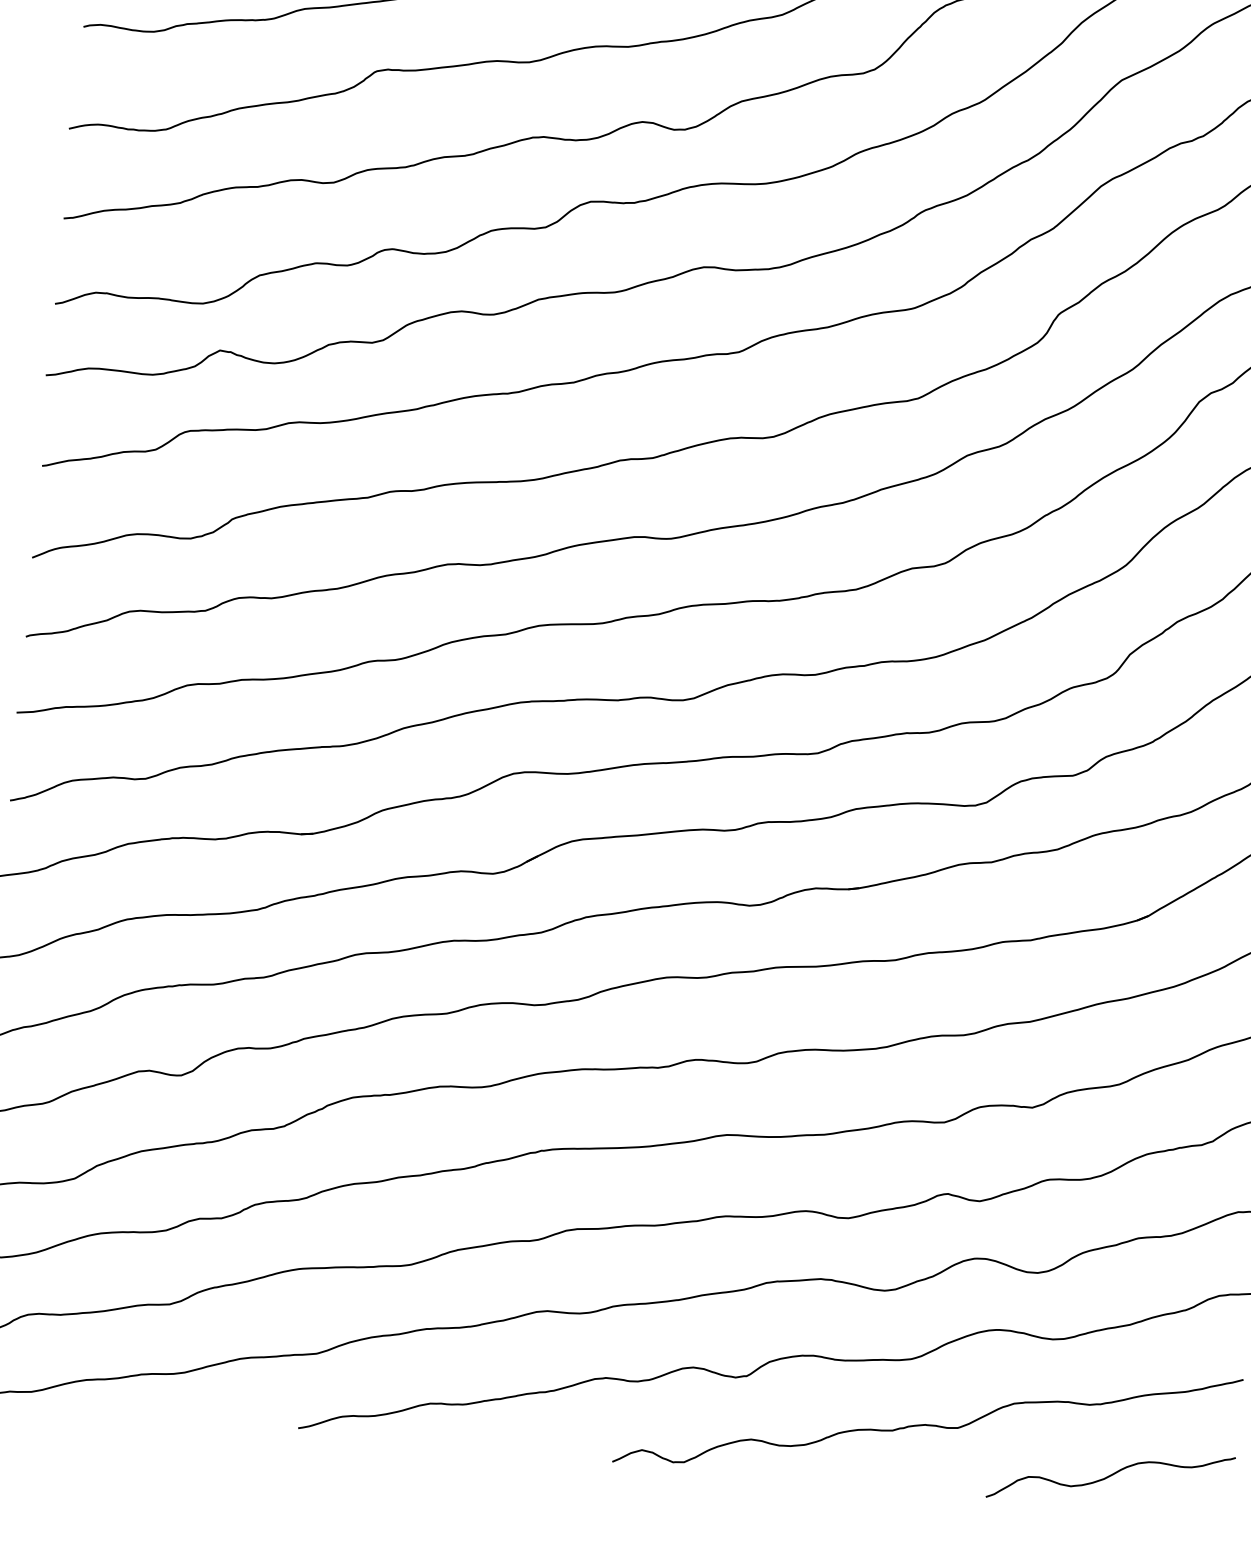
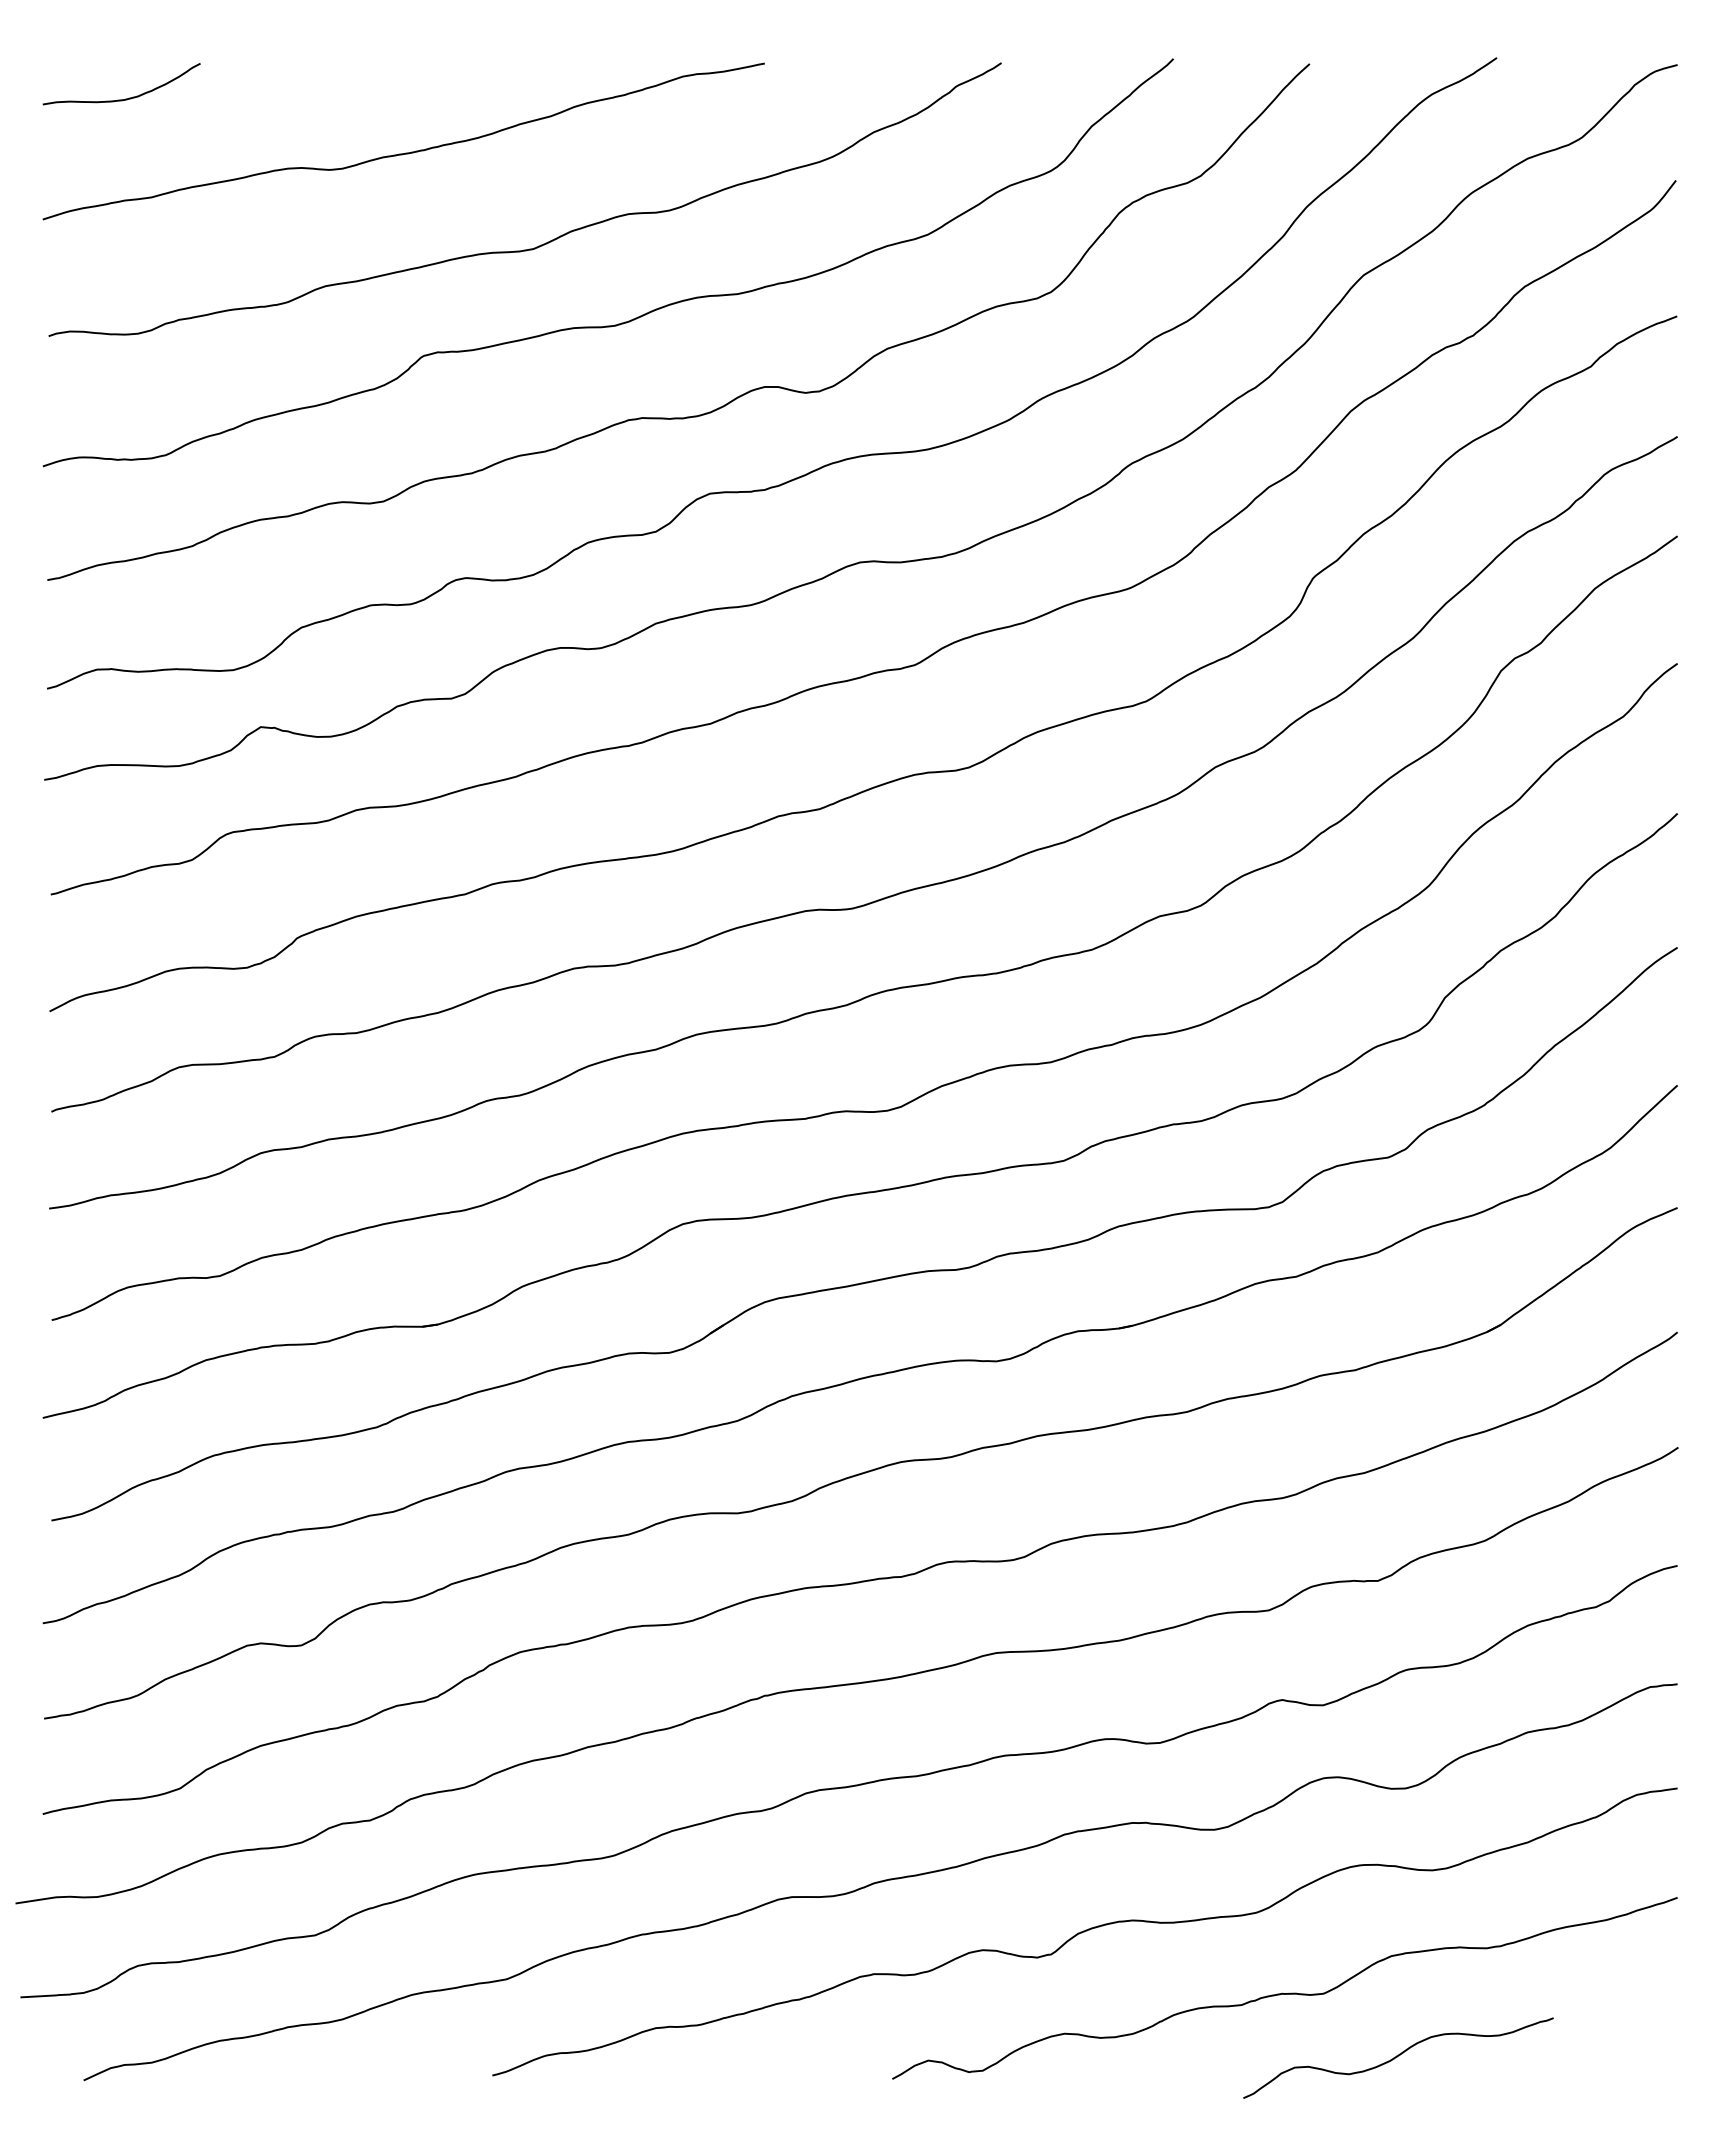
curve: (1110, 1476) -> (1398, 2056), moved

